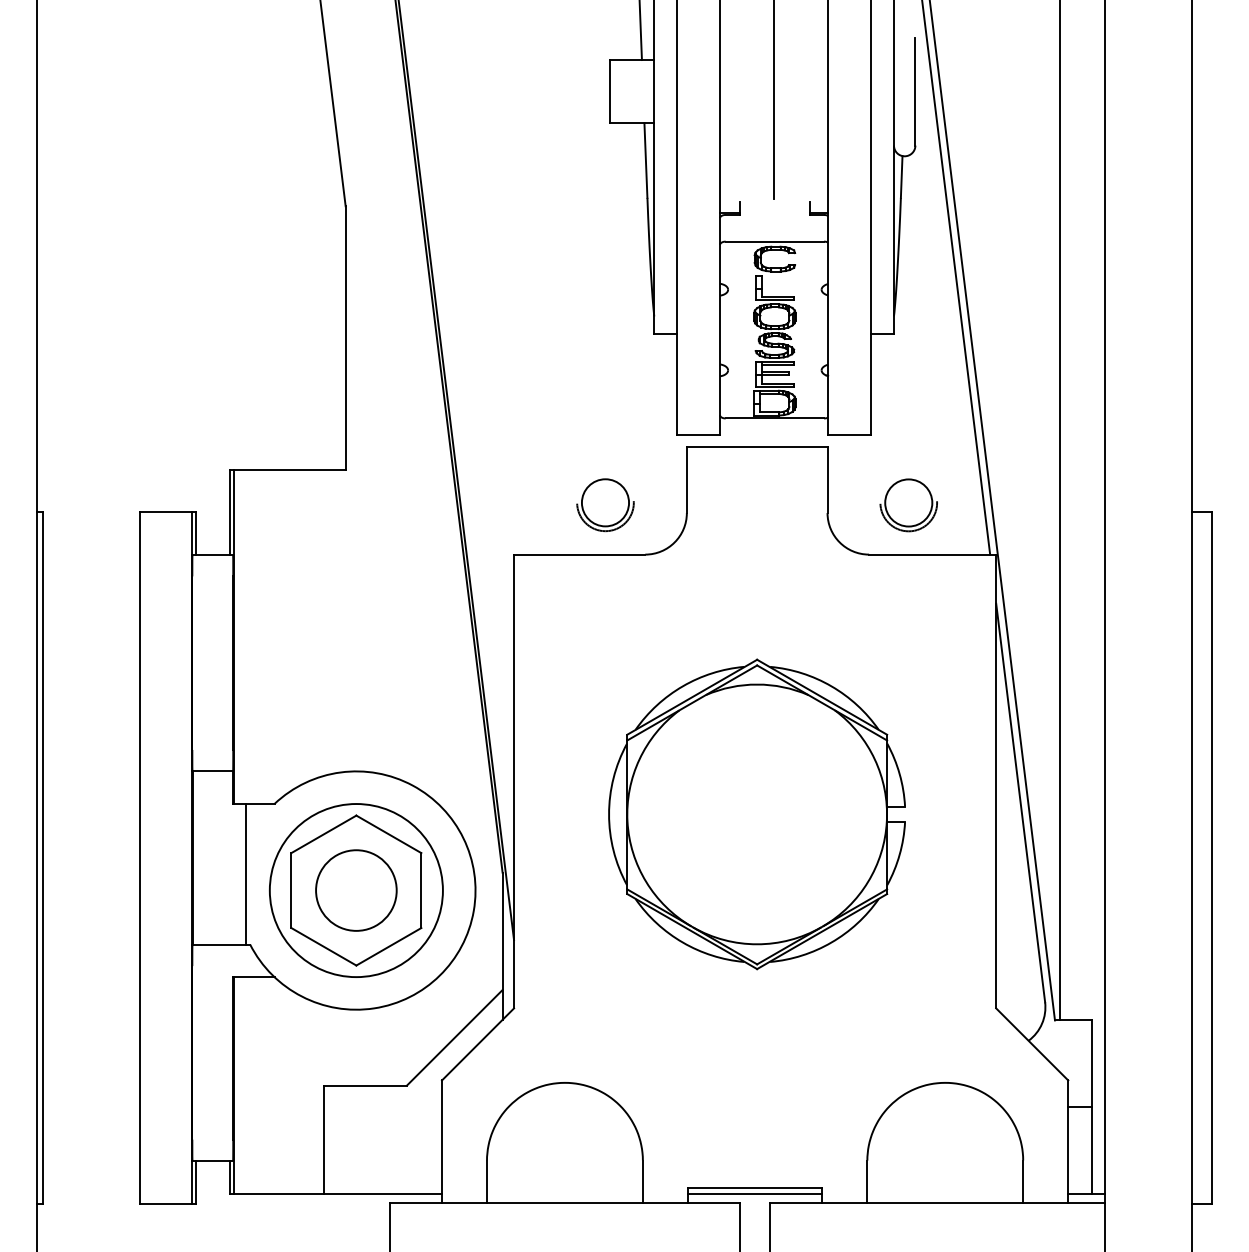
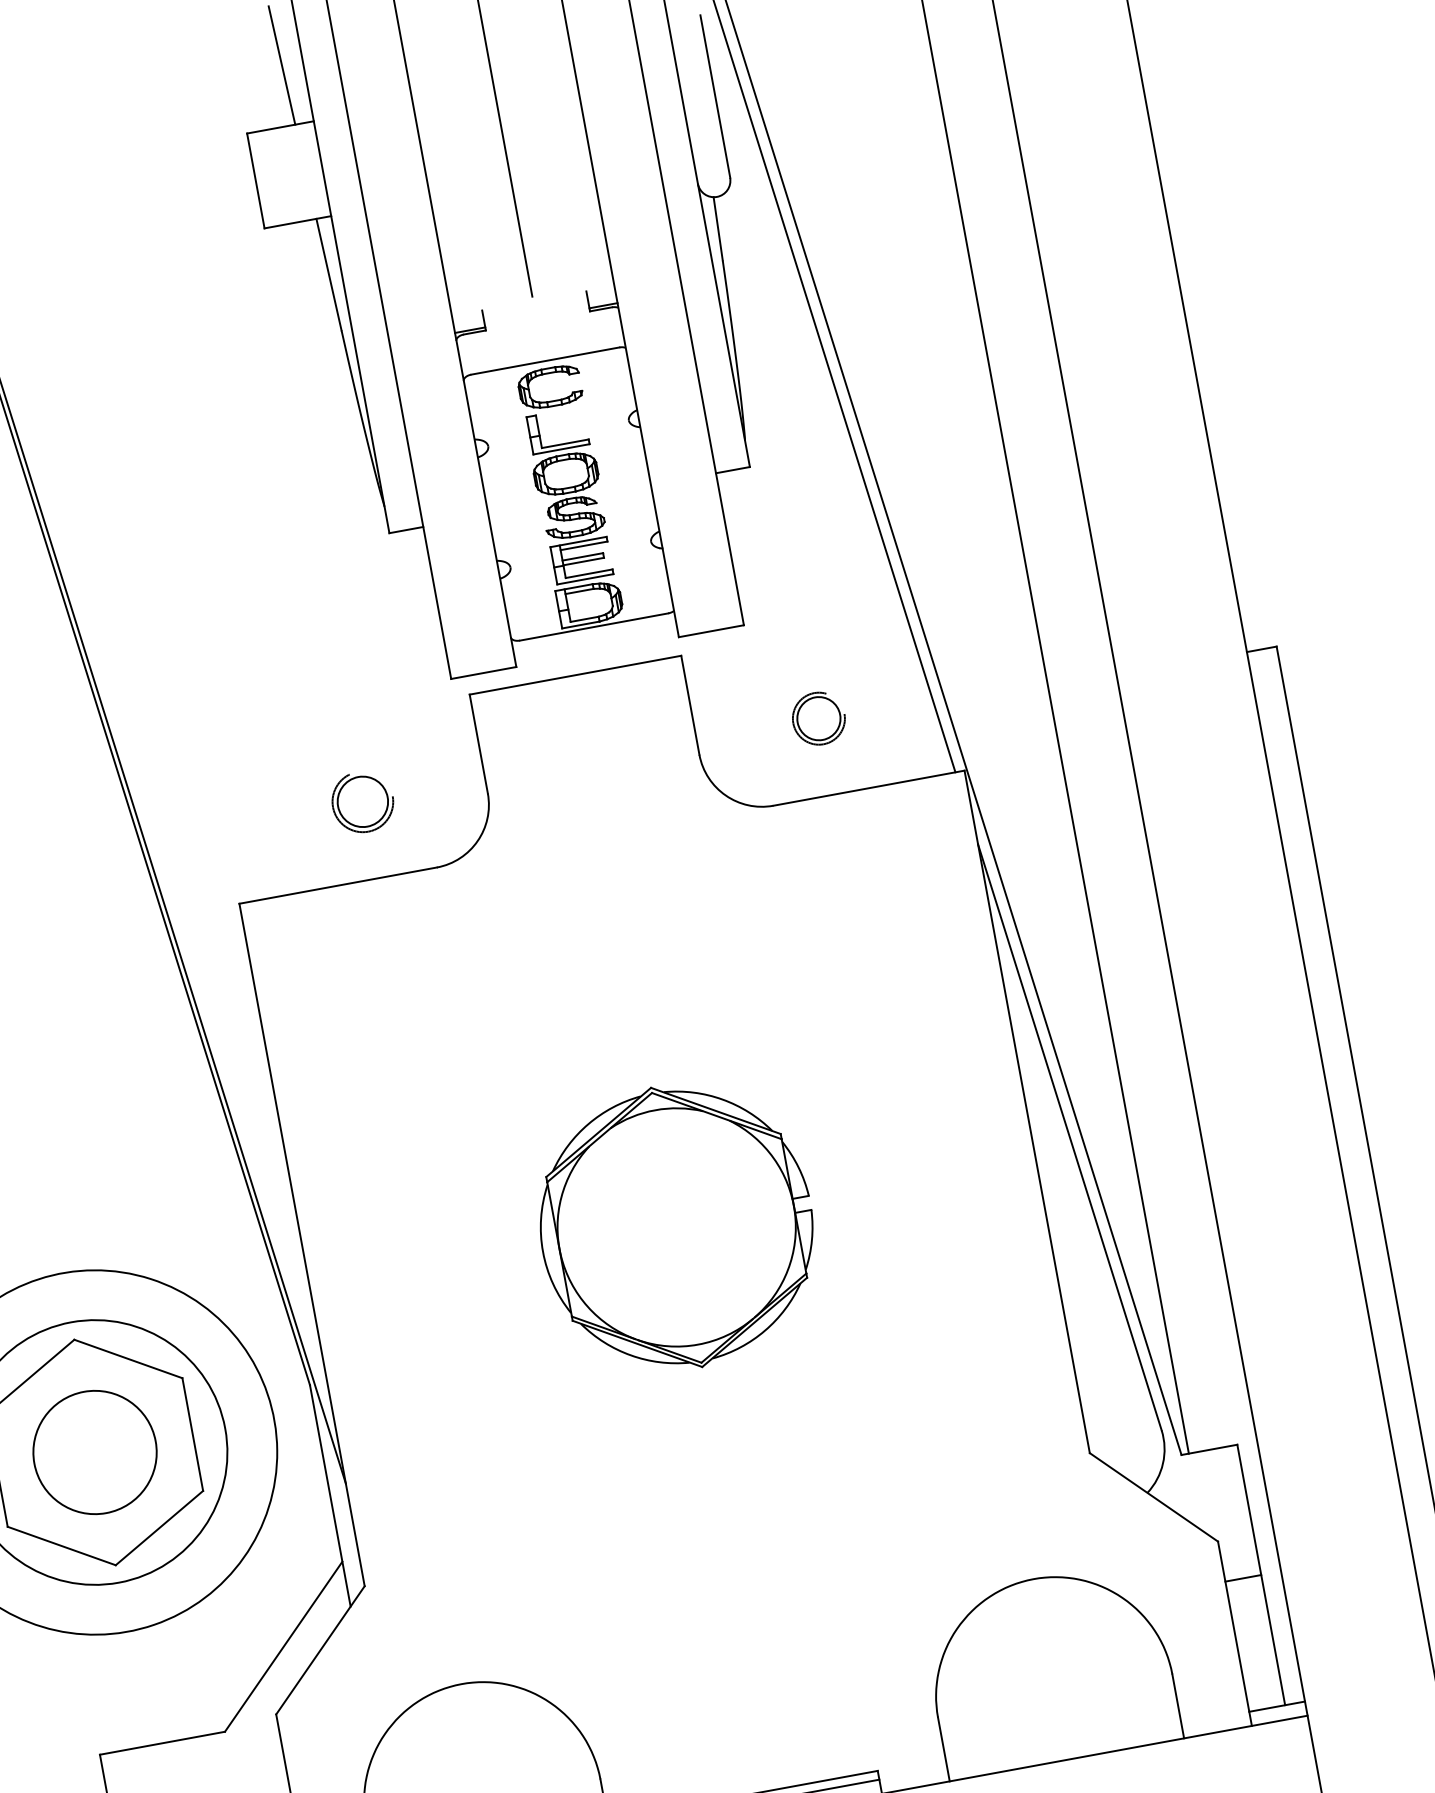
part: (605, 505) -> (363, 804), size x0.7
part: (908, 505) -> (819, 721), size x0.6
part: (756, 814) -> (675, 1227), size x0.6

